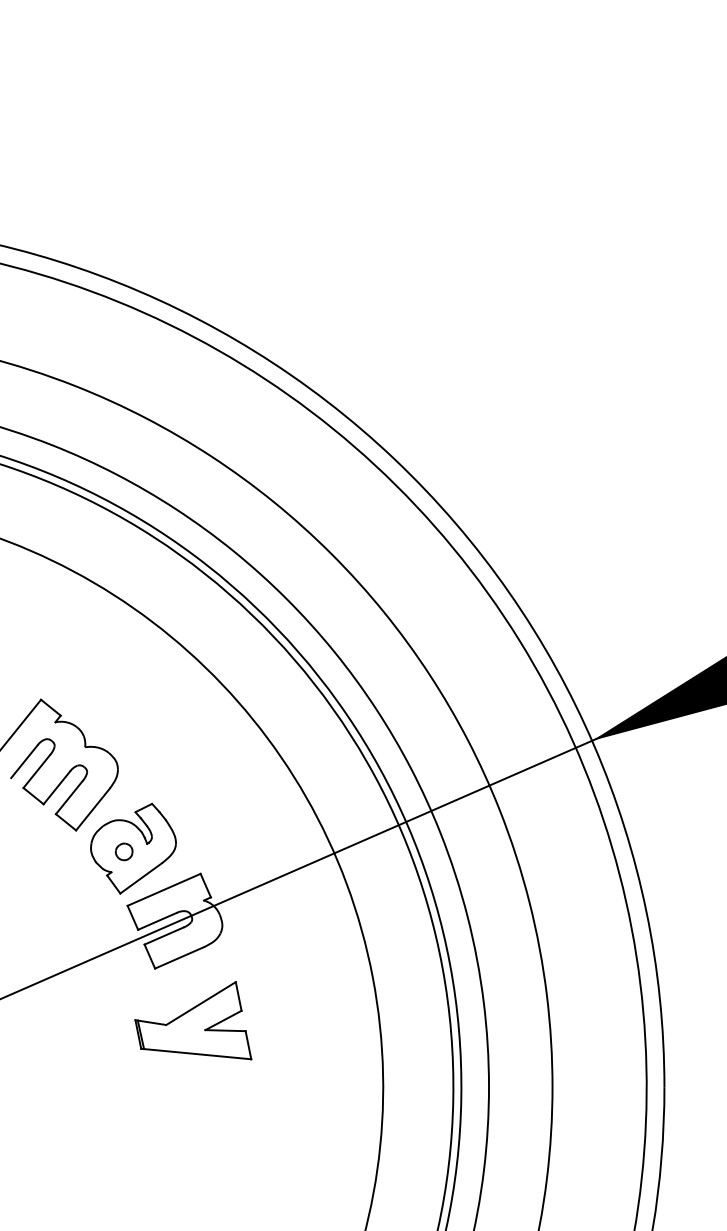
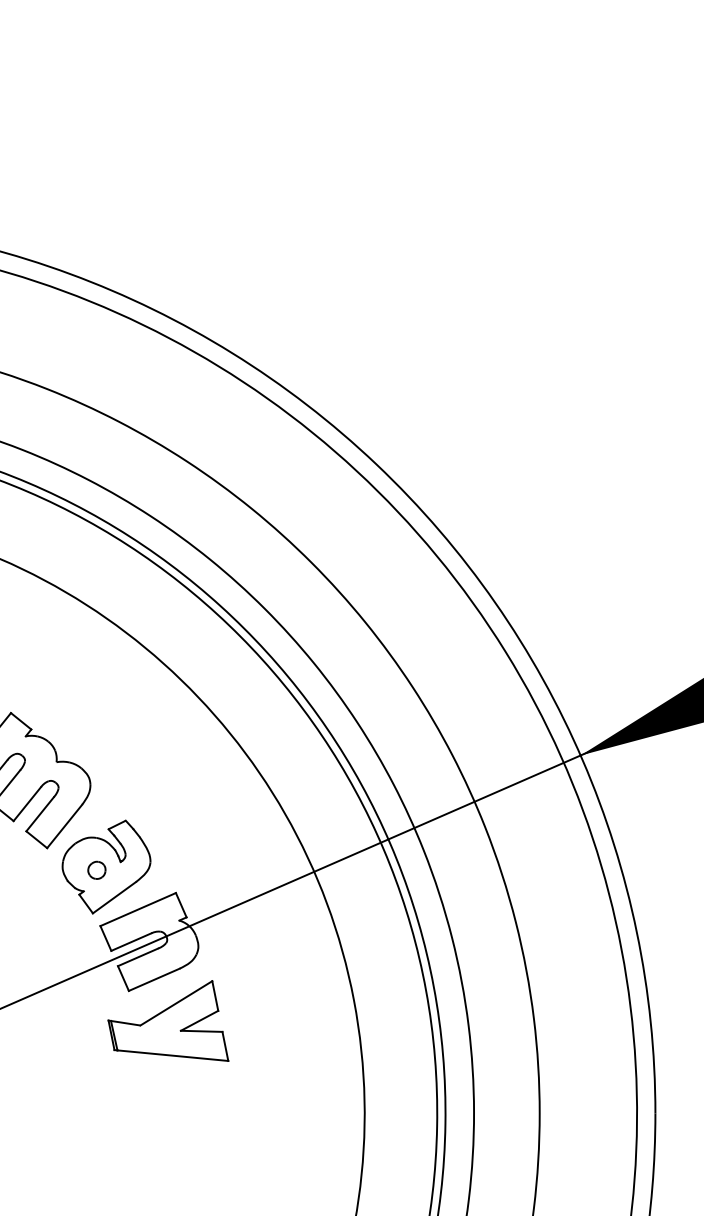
part: (193, 1020) -> (168, 1020), moved

